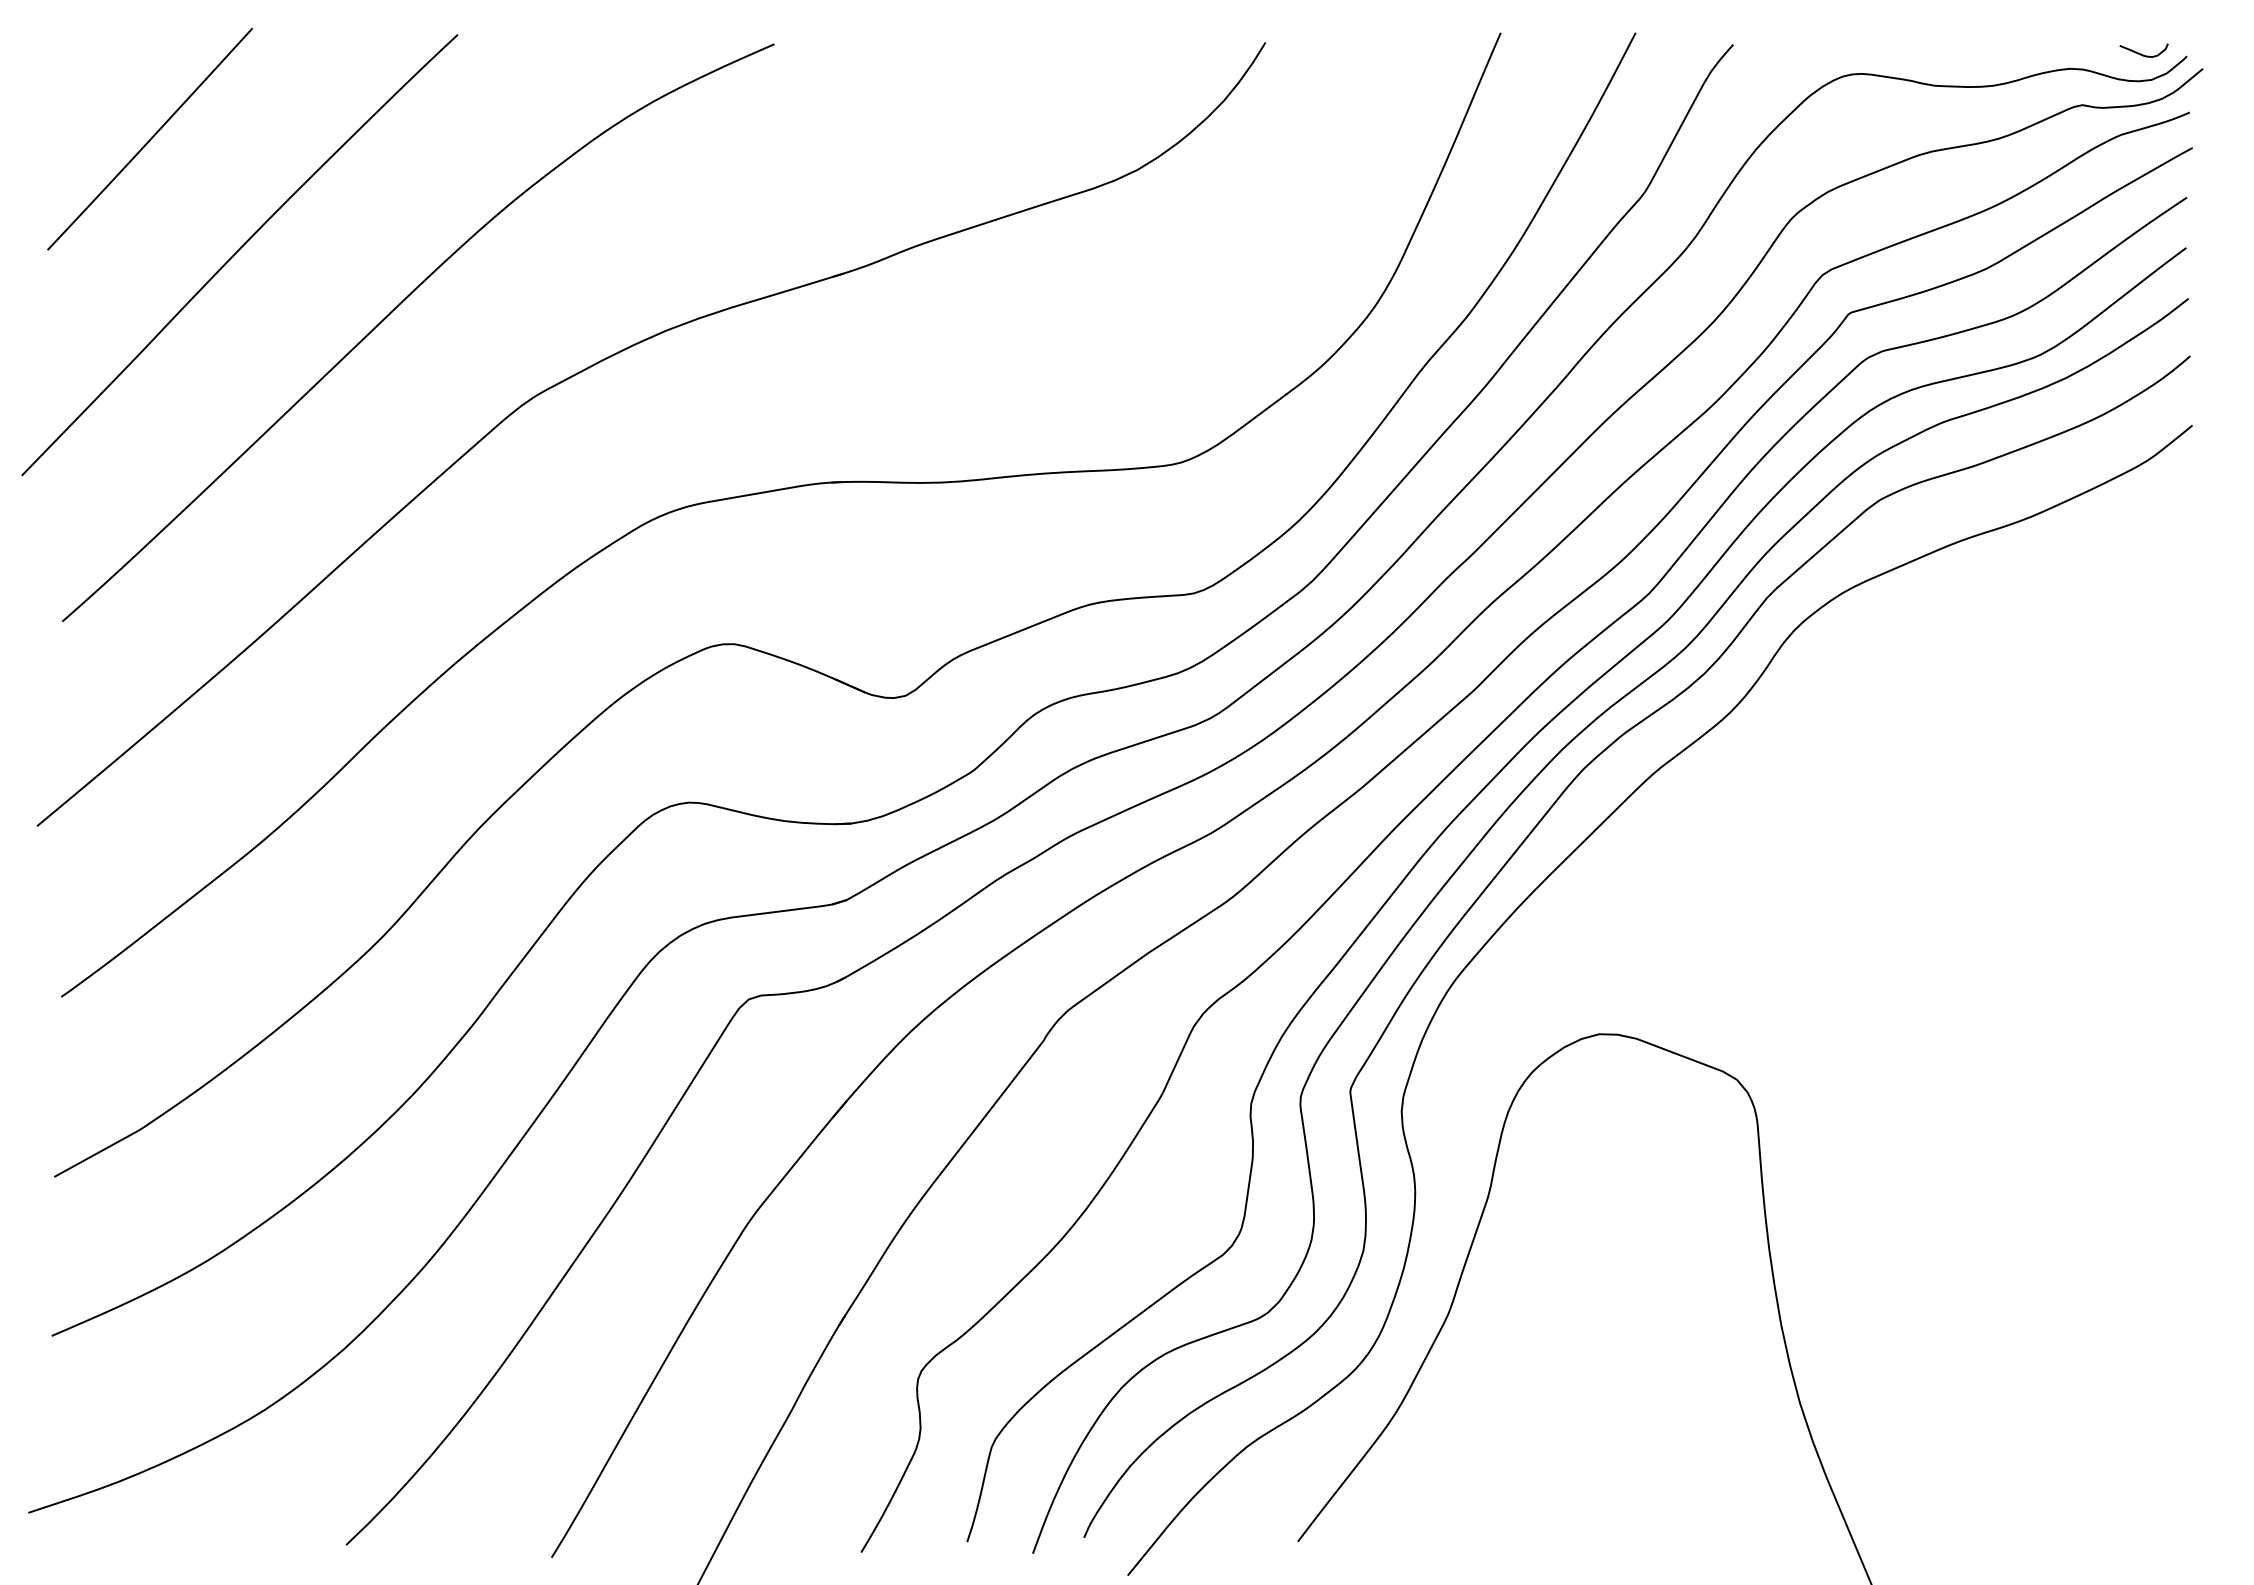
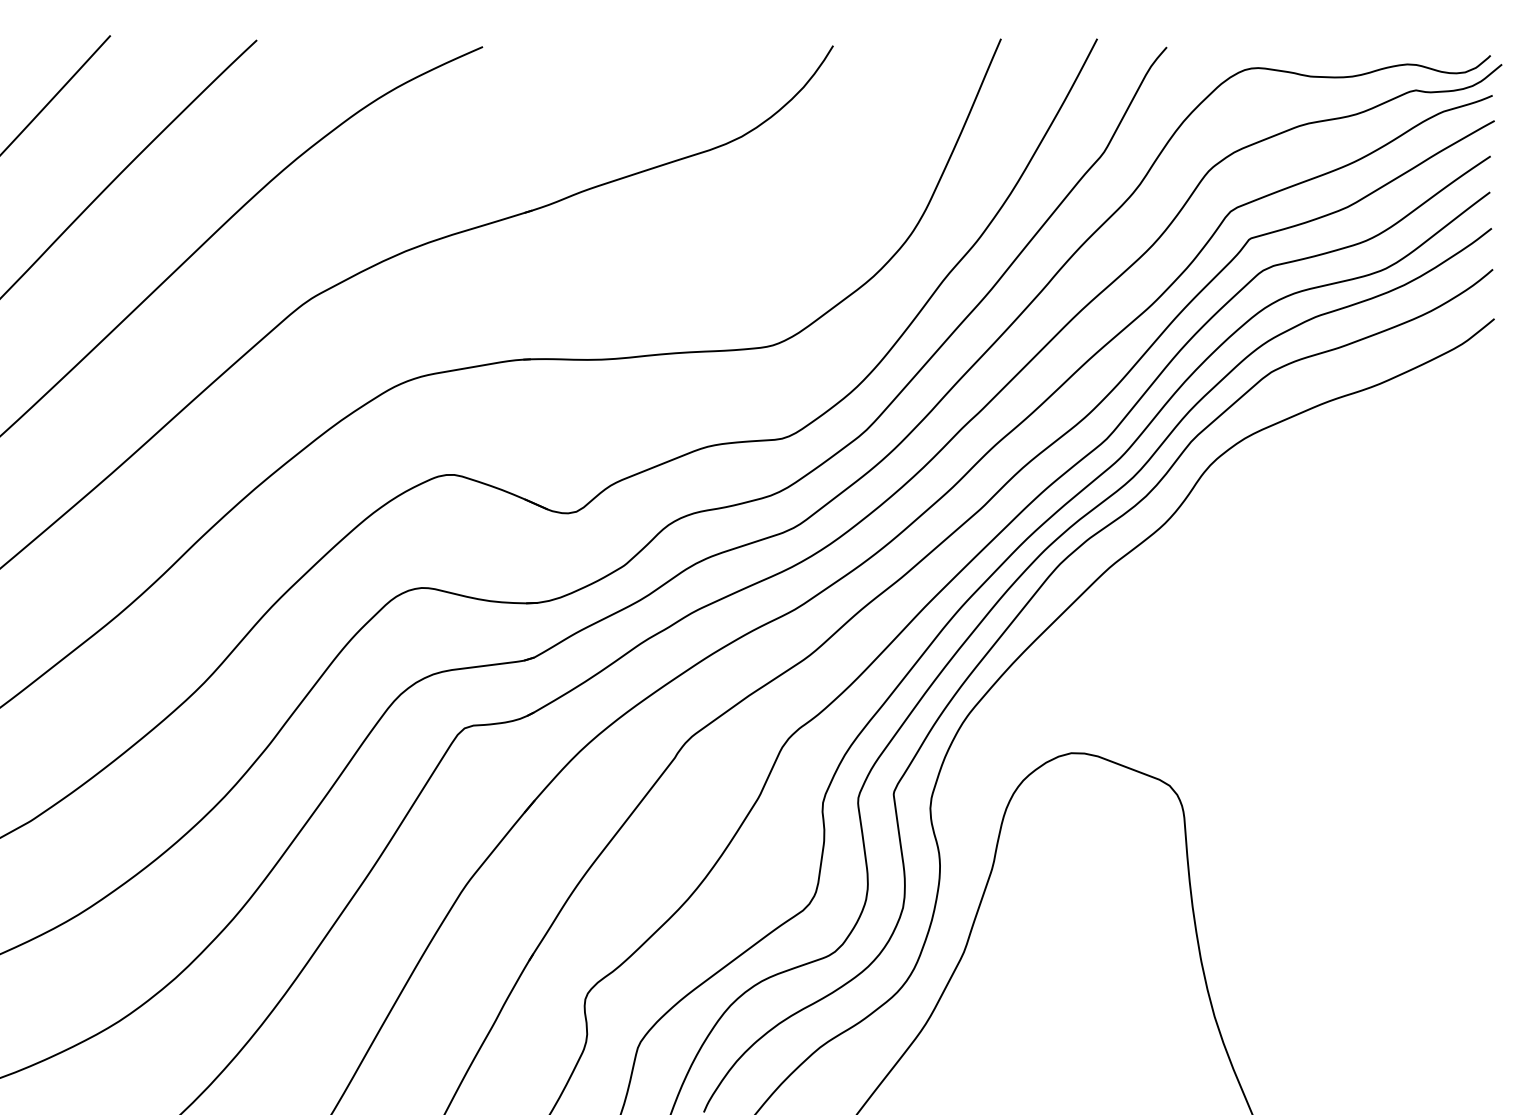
curve: (2141, 53) -> (1458, 53), removed

